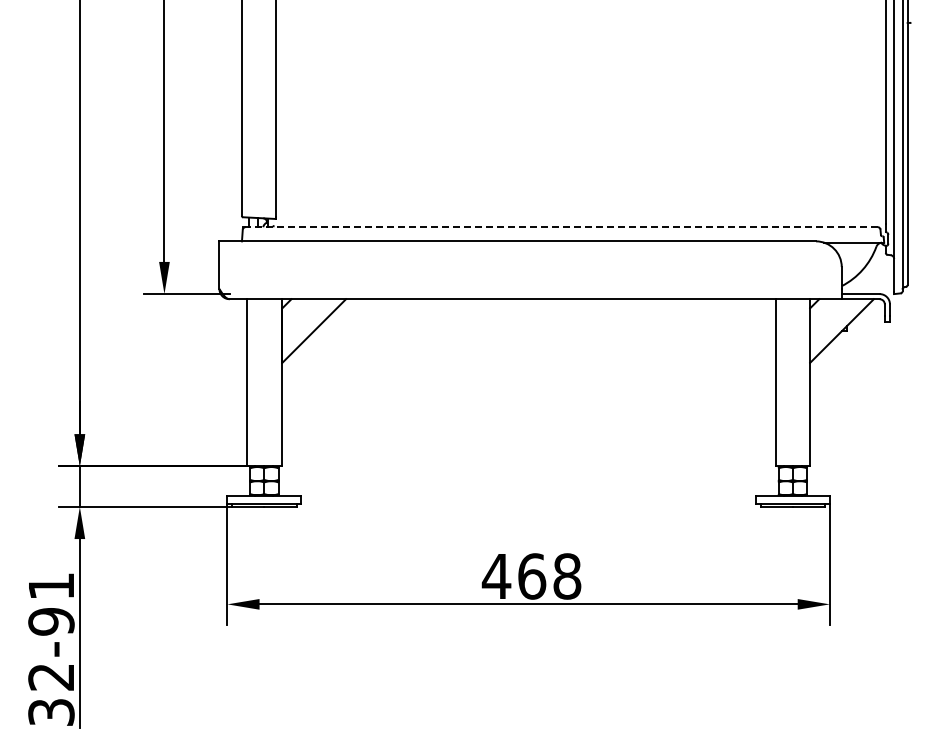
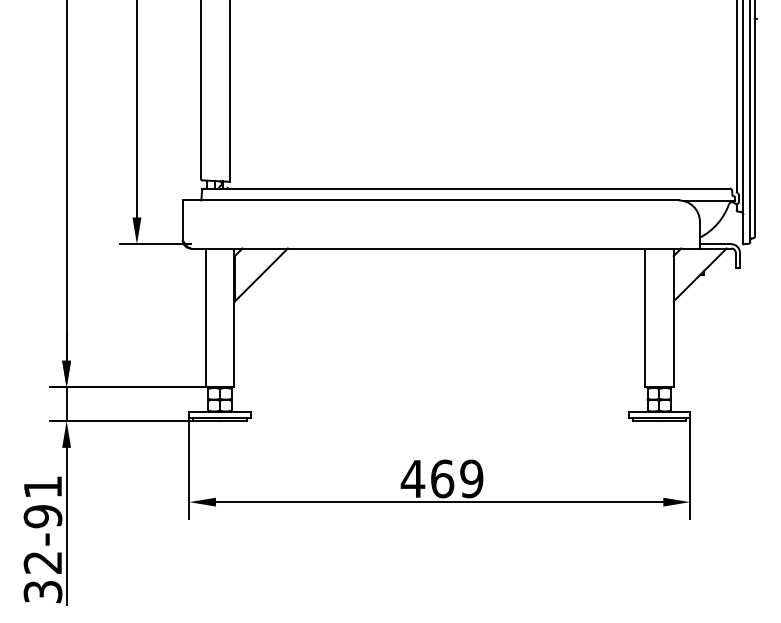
line: (561, 227) -> (466, 188), dashed -> solid
text: (567, 576) -> (471, 478), 468 -> 469

